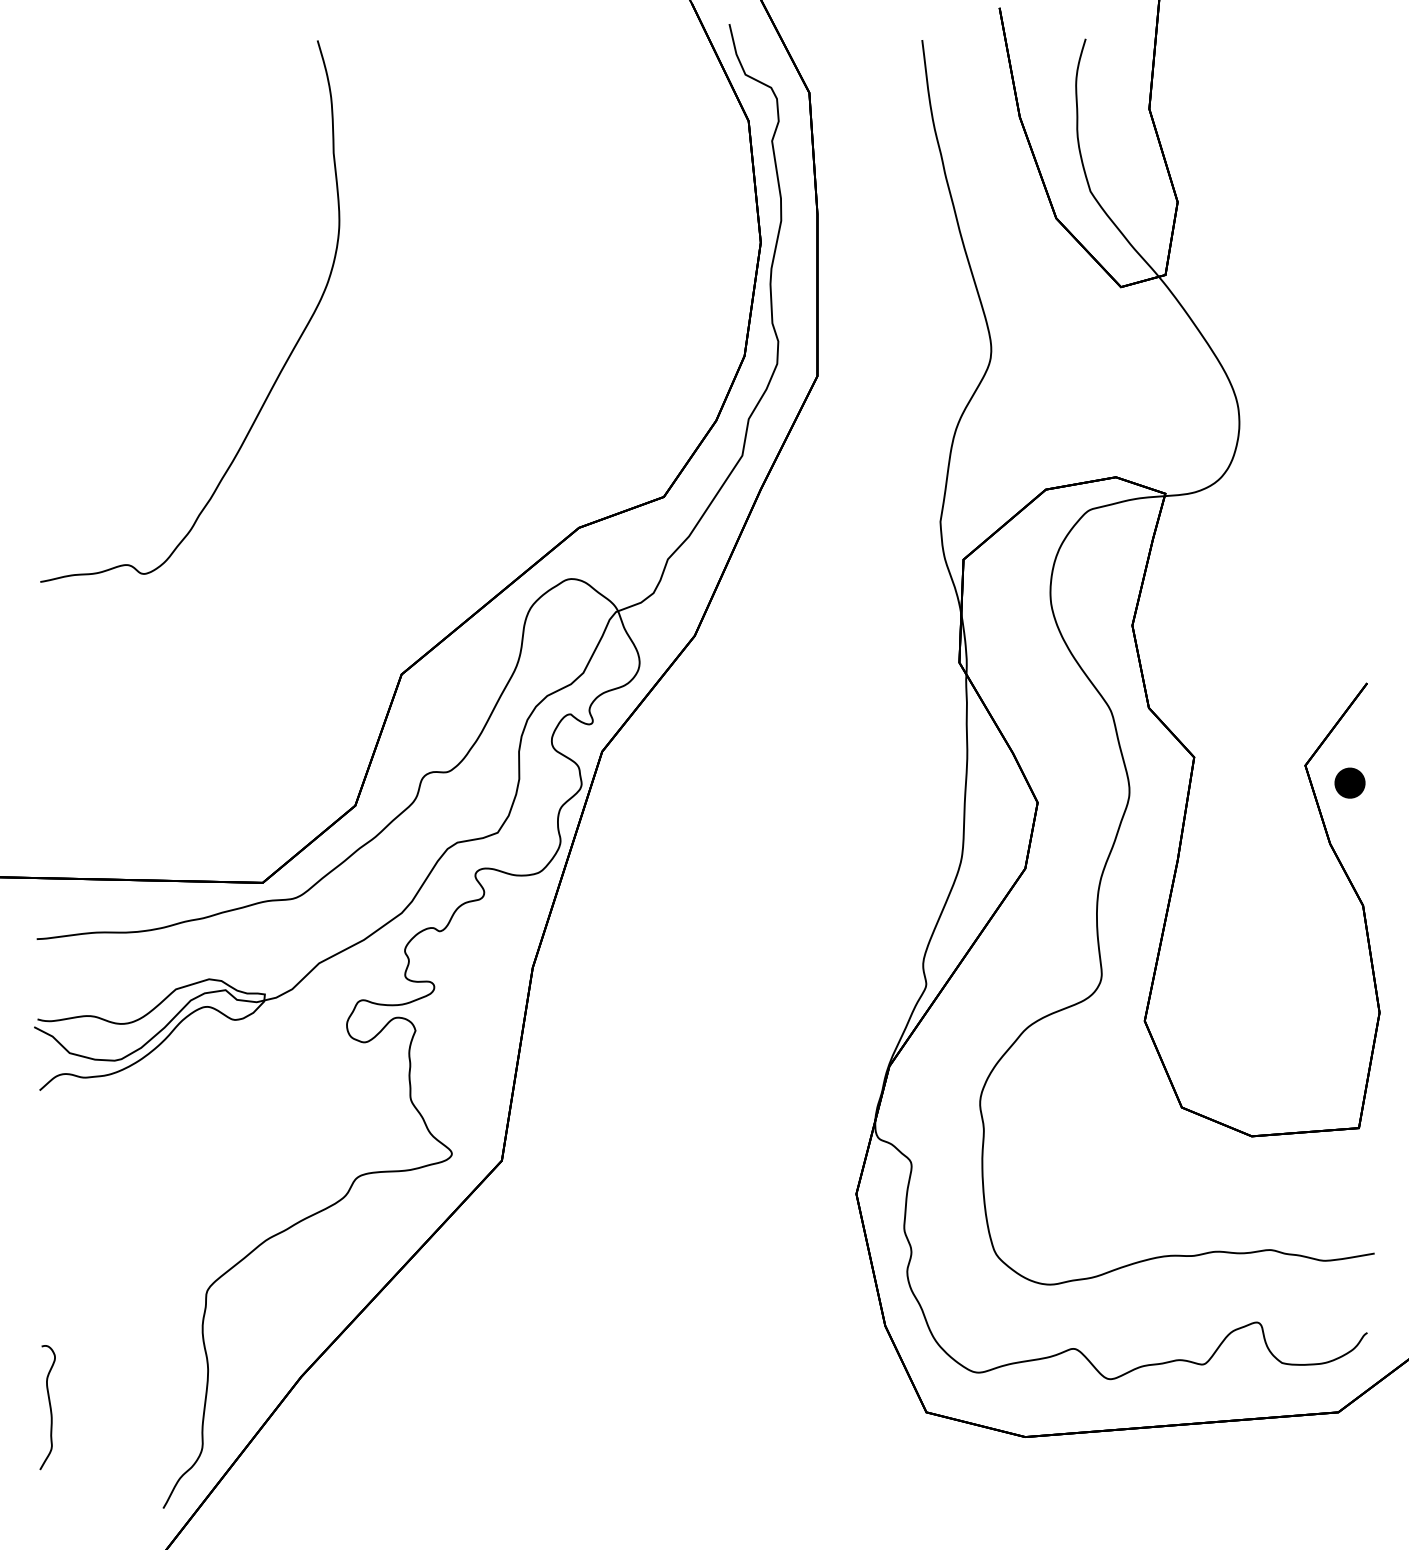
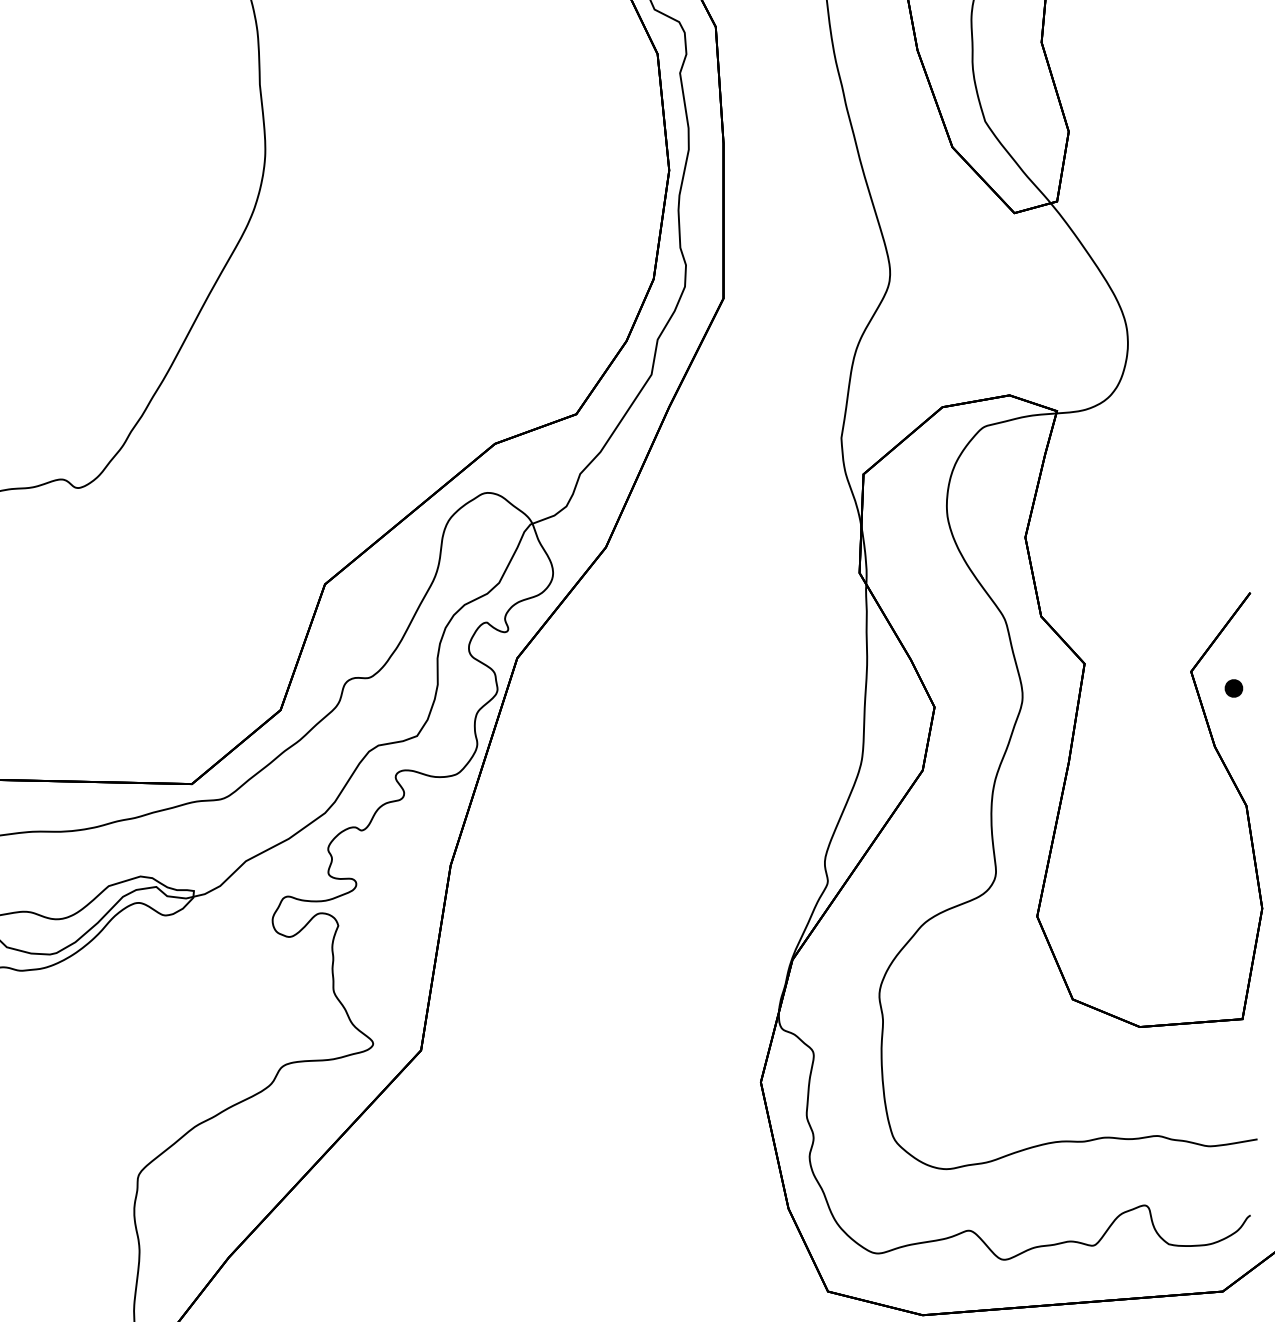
part: (1349, 782) -> (1233, 687), size x0.62

